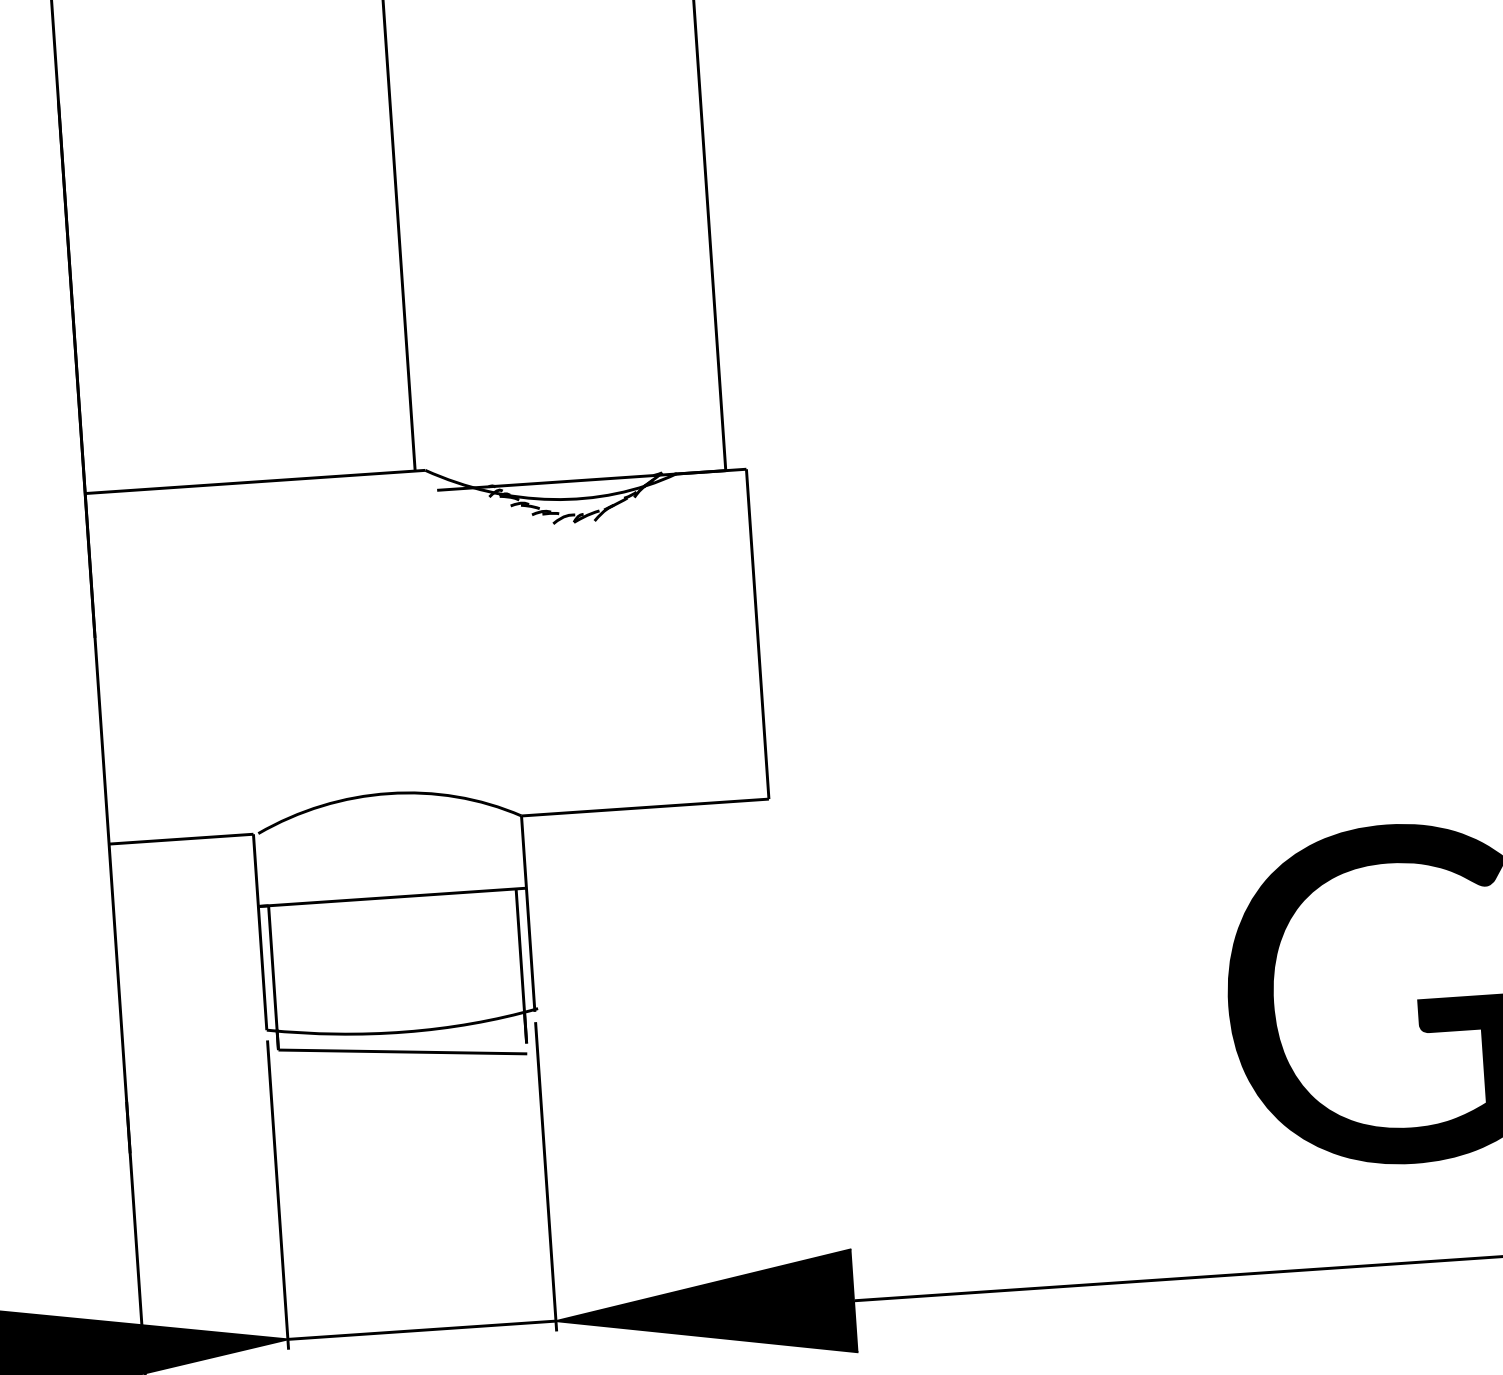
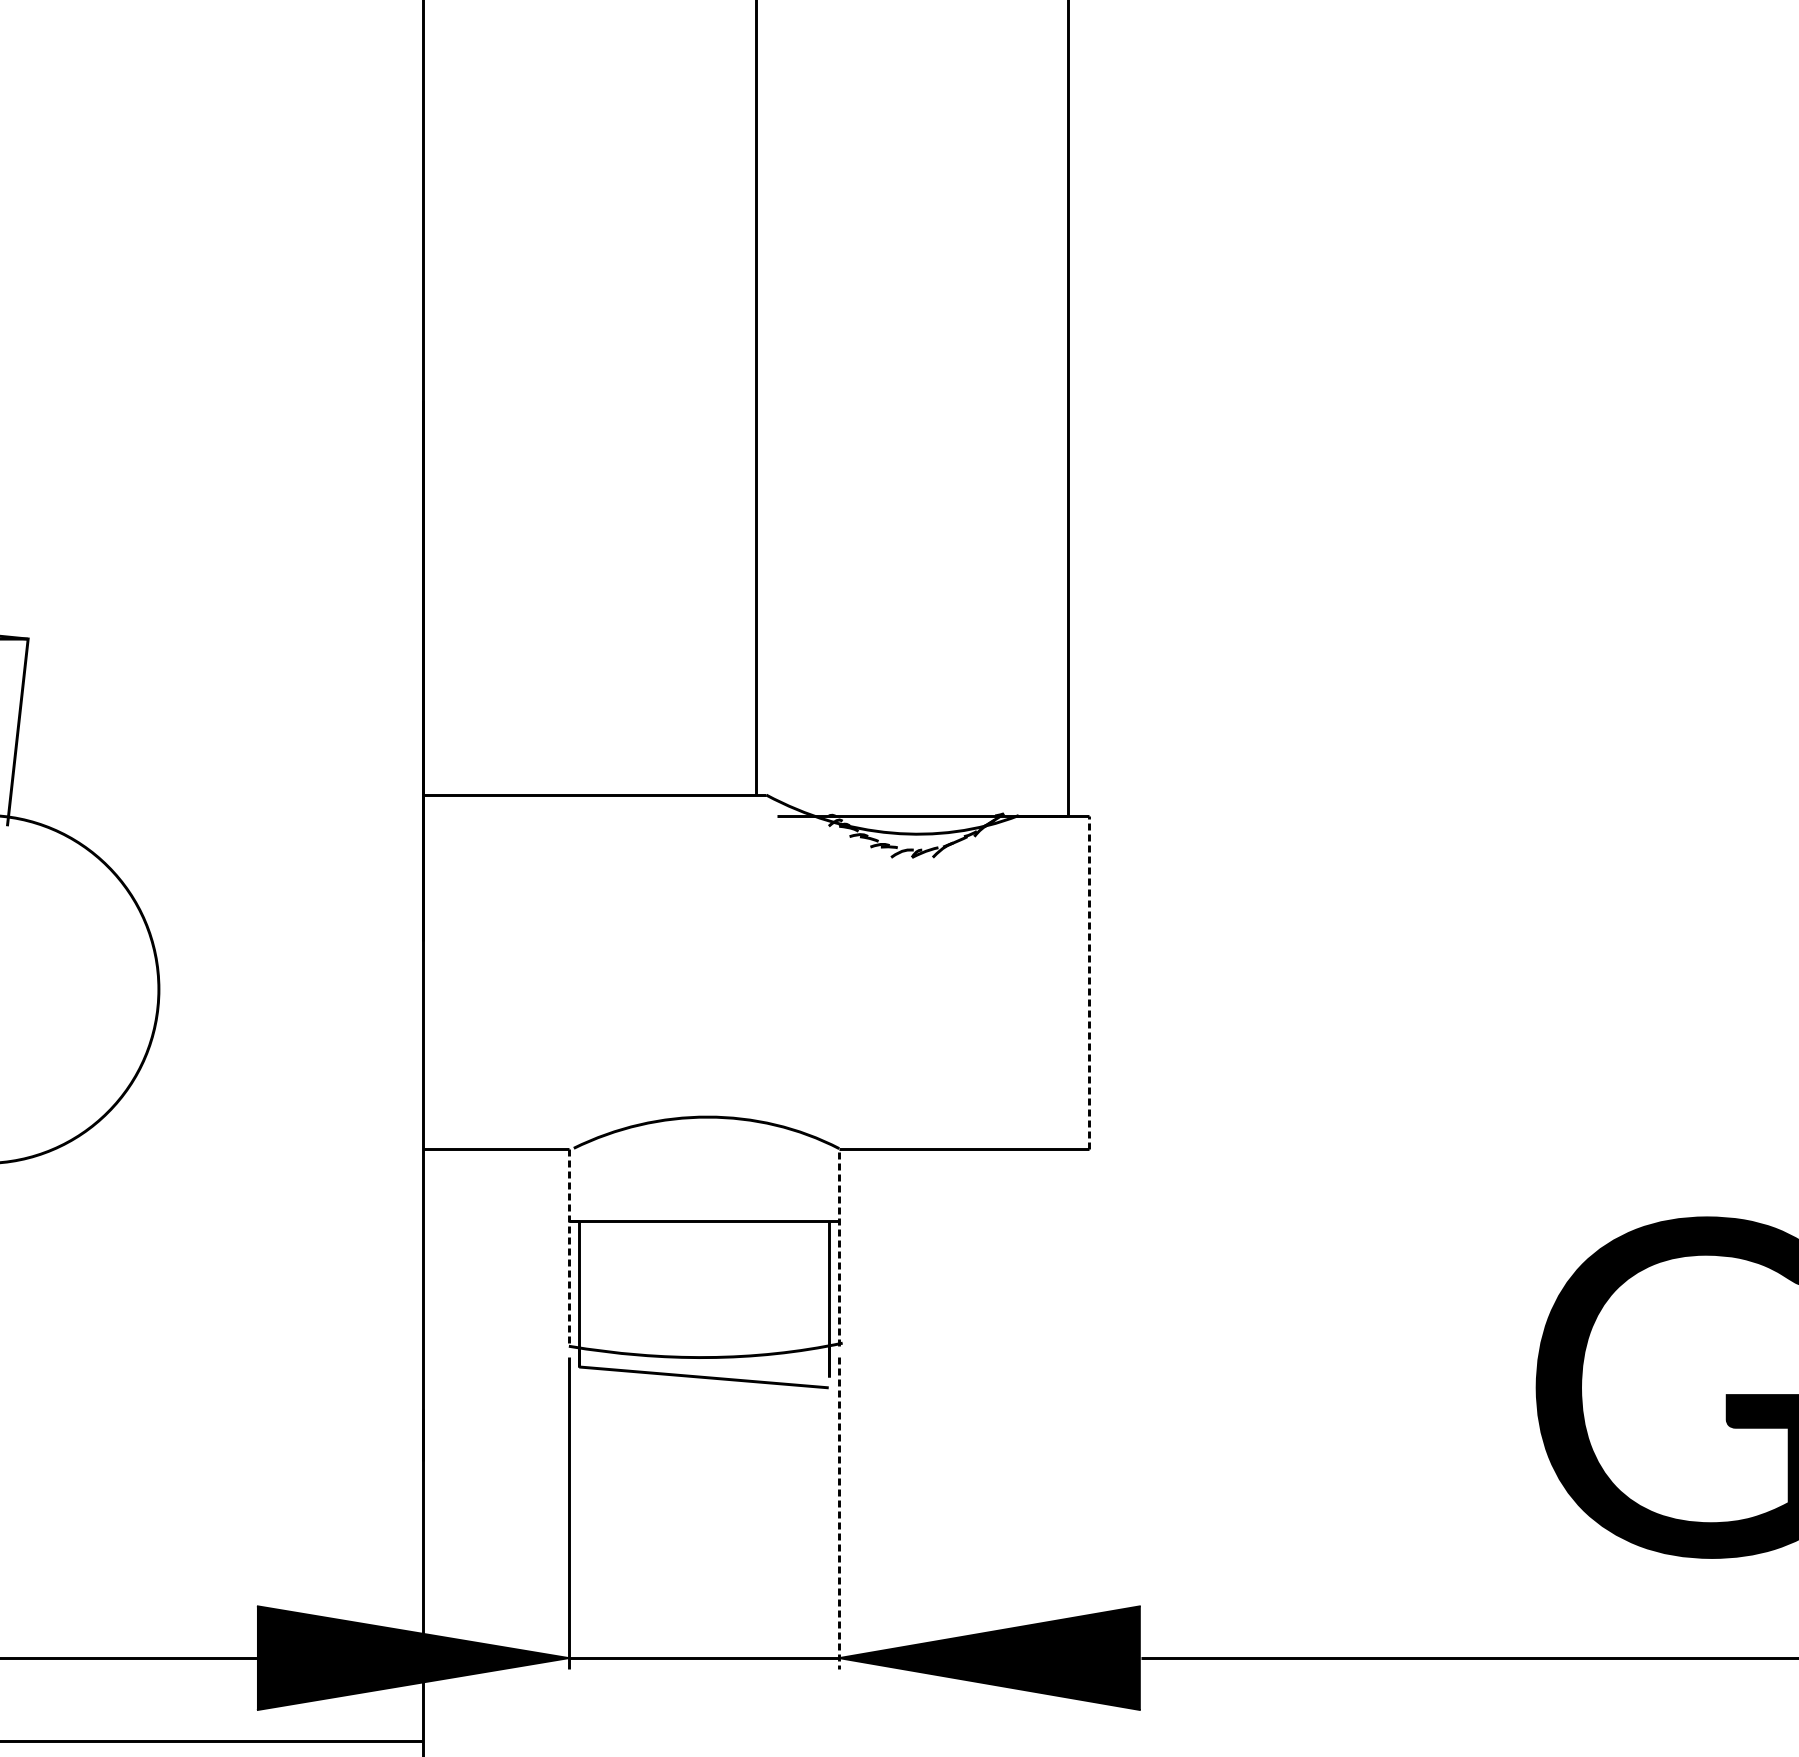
line: (757, 633) -> (1088, 981), solid -> dashed
line: (528, 913) -> (839, 1247), solid -> dashed
line: (259, 932) -> (568, 1247), solid -> dashed
line: (546, 1176) -> (839, 1512), solid -> dashed

